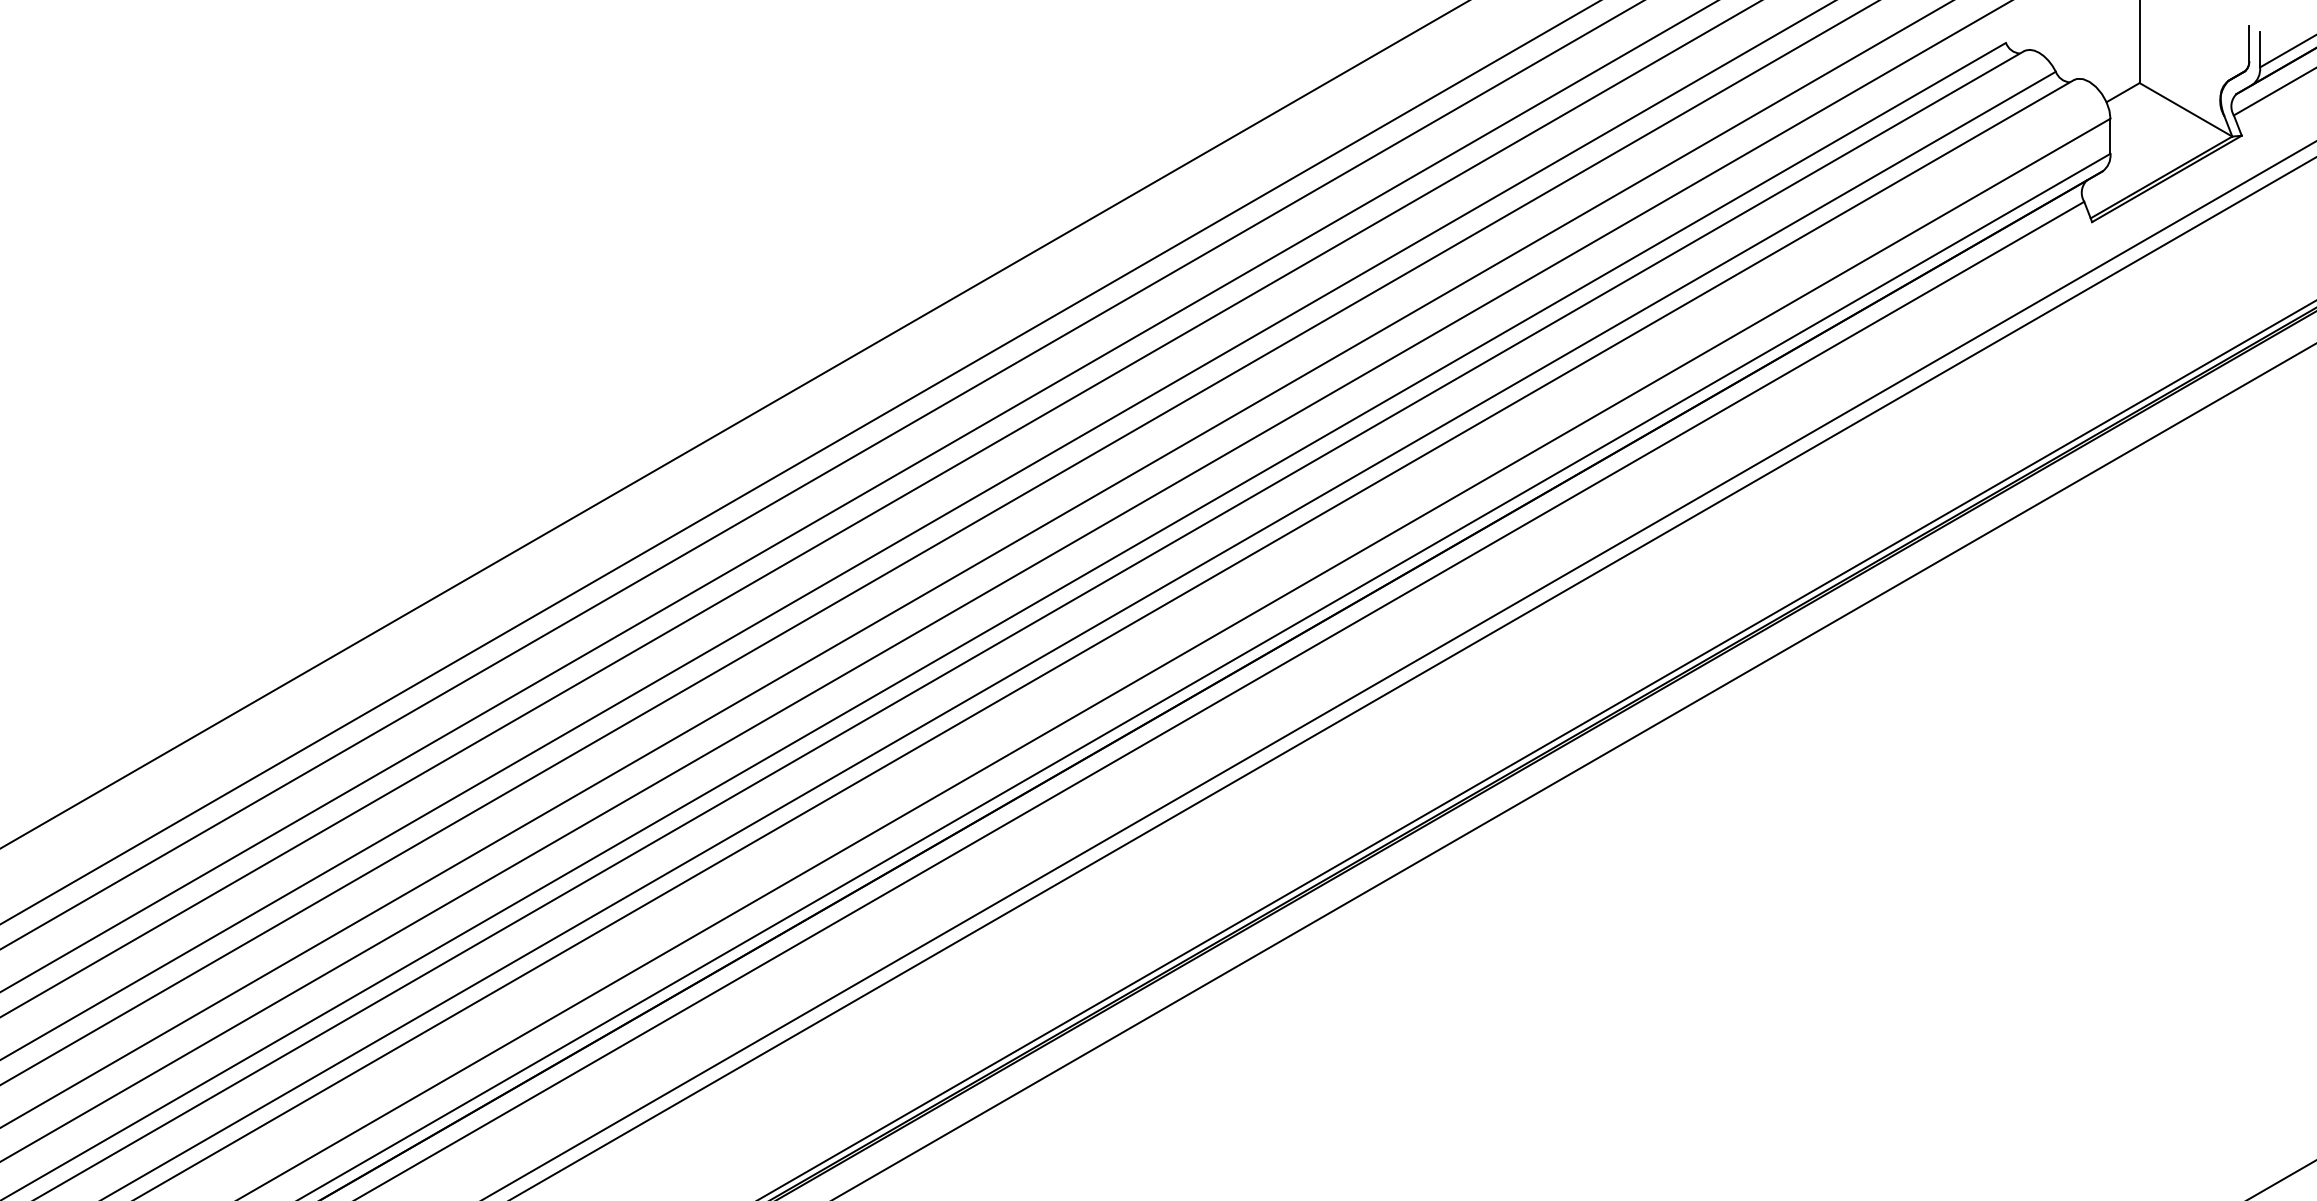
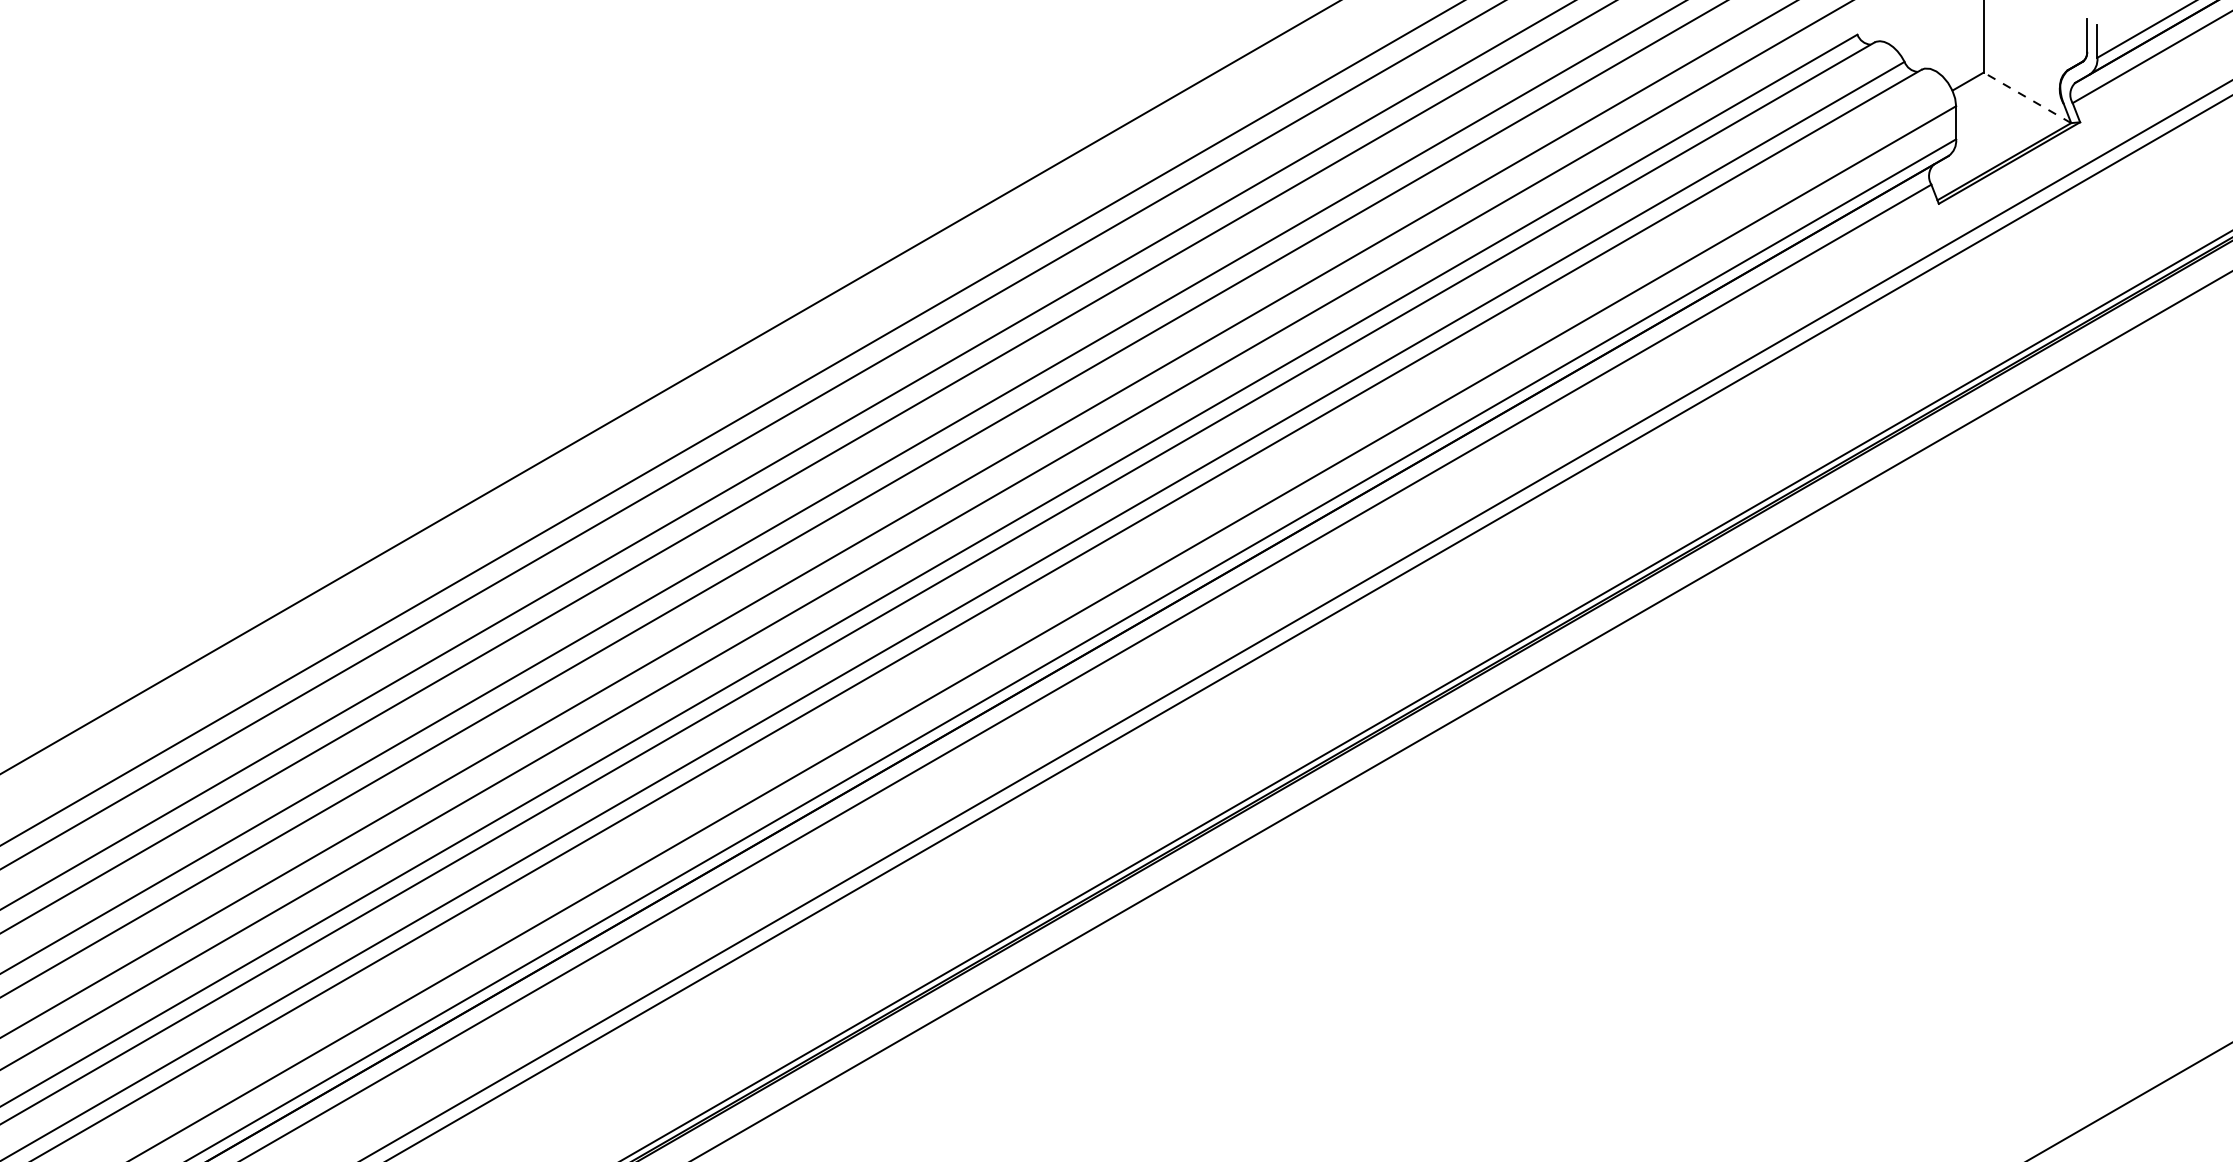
line: (2186, 109) -> (2027, 97), solid -> dashed

